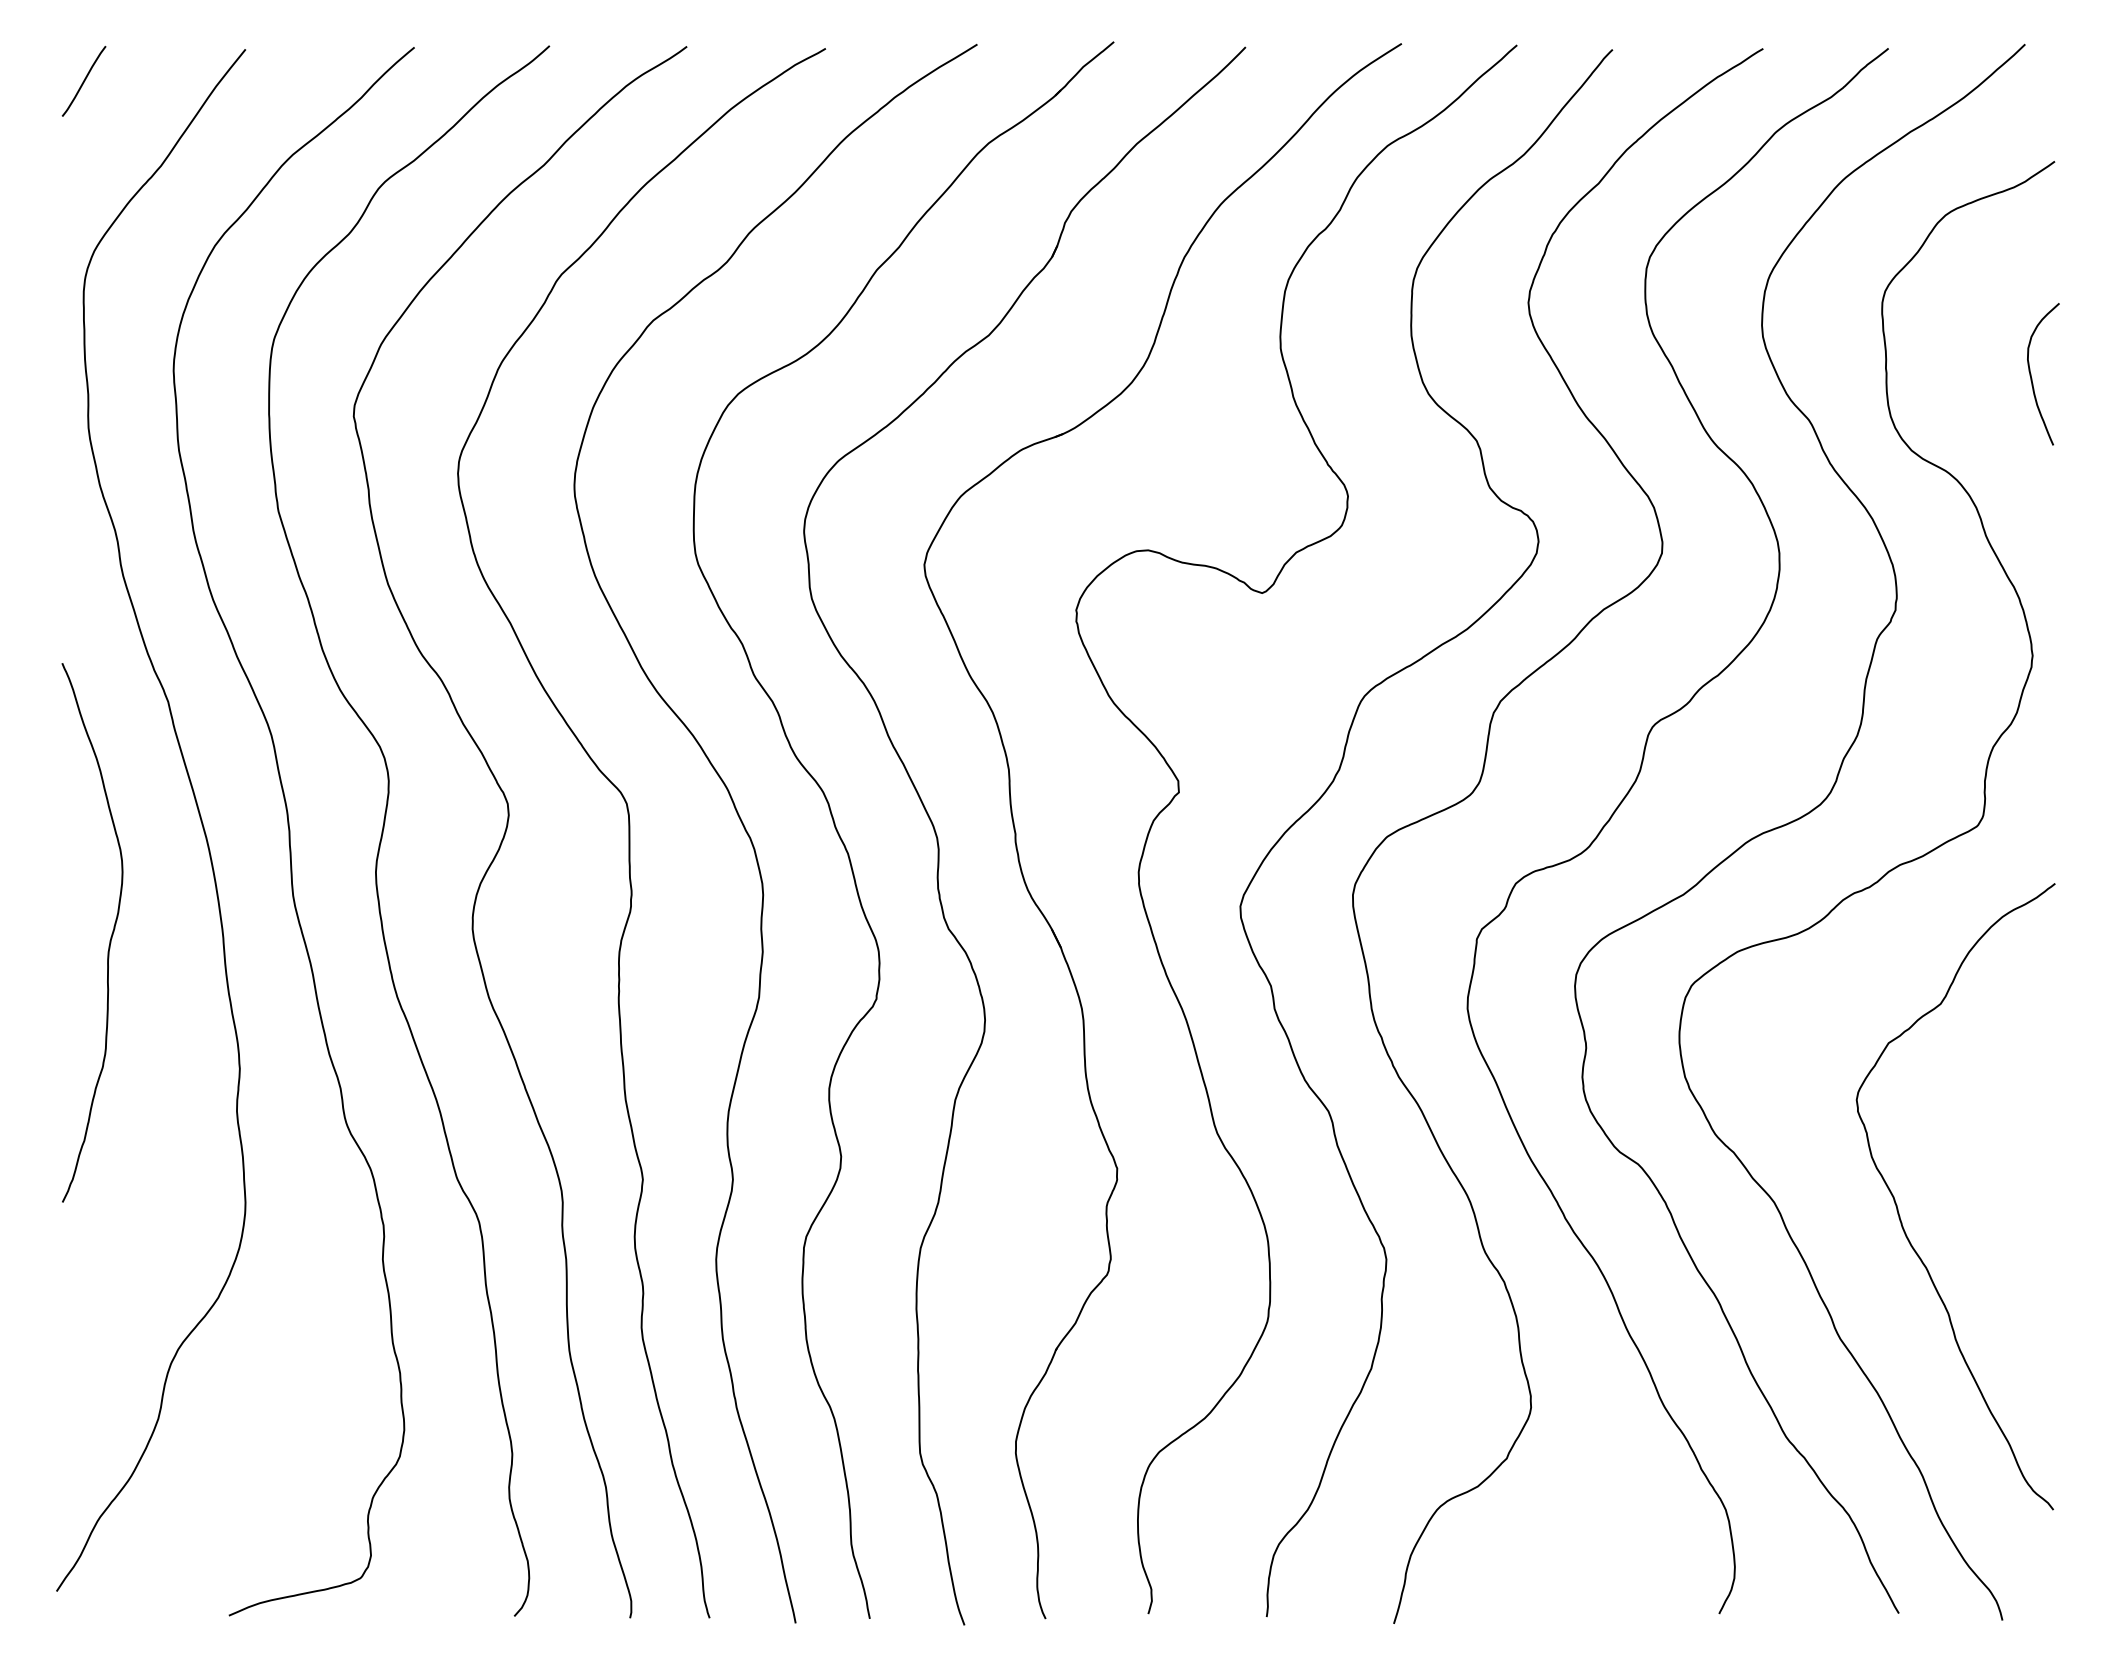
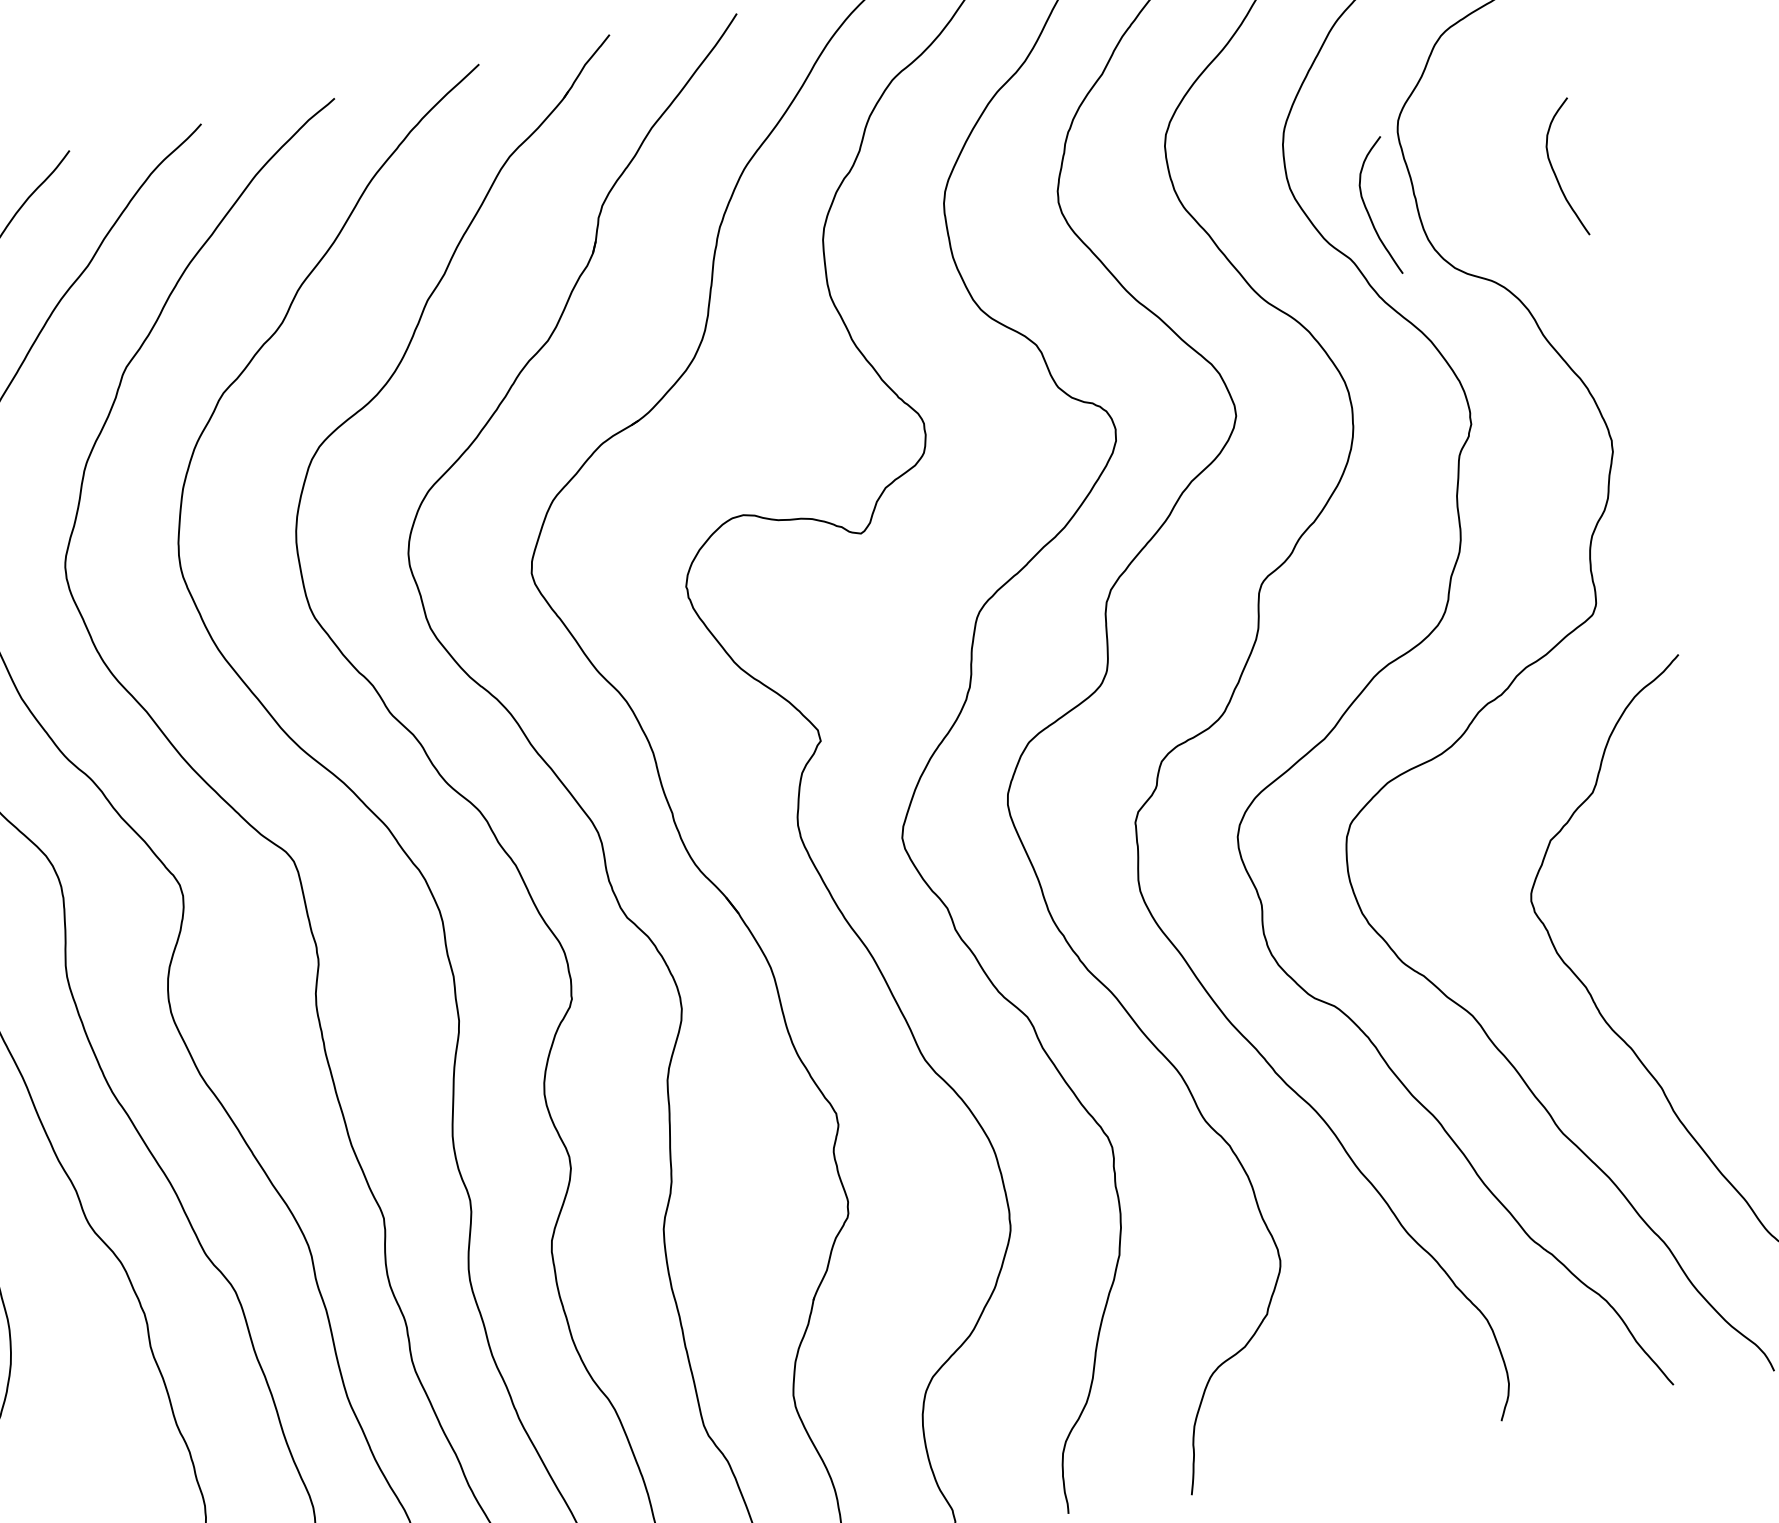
curve: (1837, 378) -> (1369, 213), added

